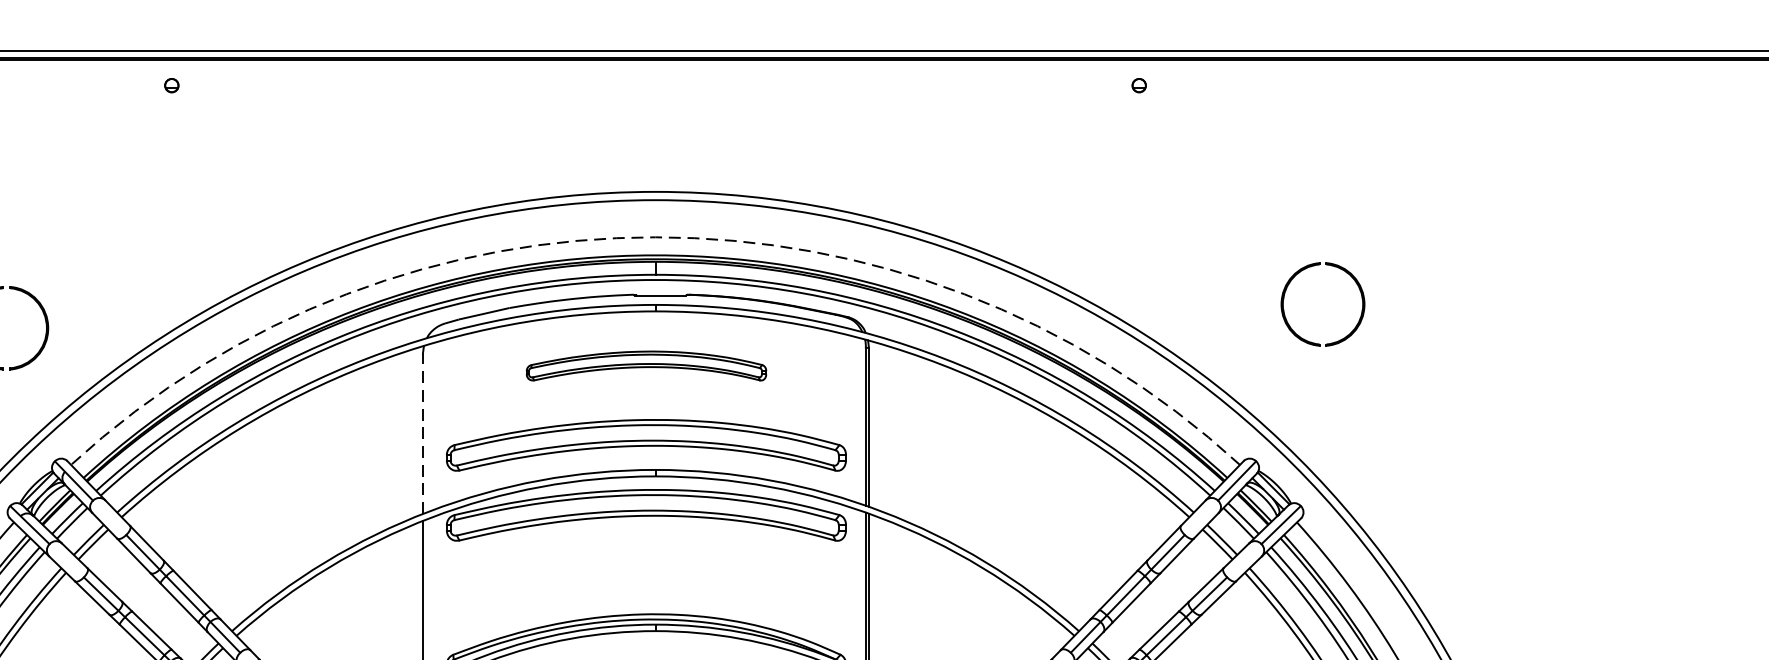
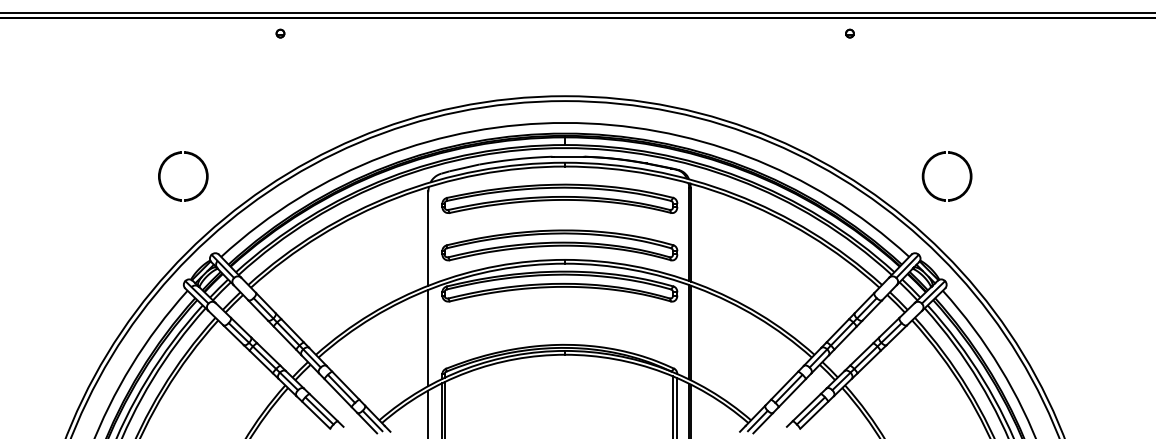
arc: (655, 236) -> (565, 122), dashed -> solid
part: (1286, 294) -> (925, 170), moved
part: (645, 365) -> (559, 198), size x1.67
line: (423, 433) -> (428, 238), dashed -> solid

